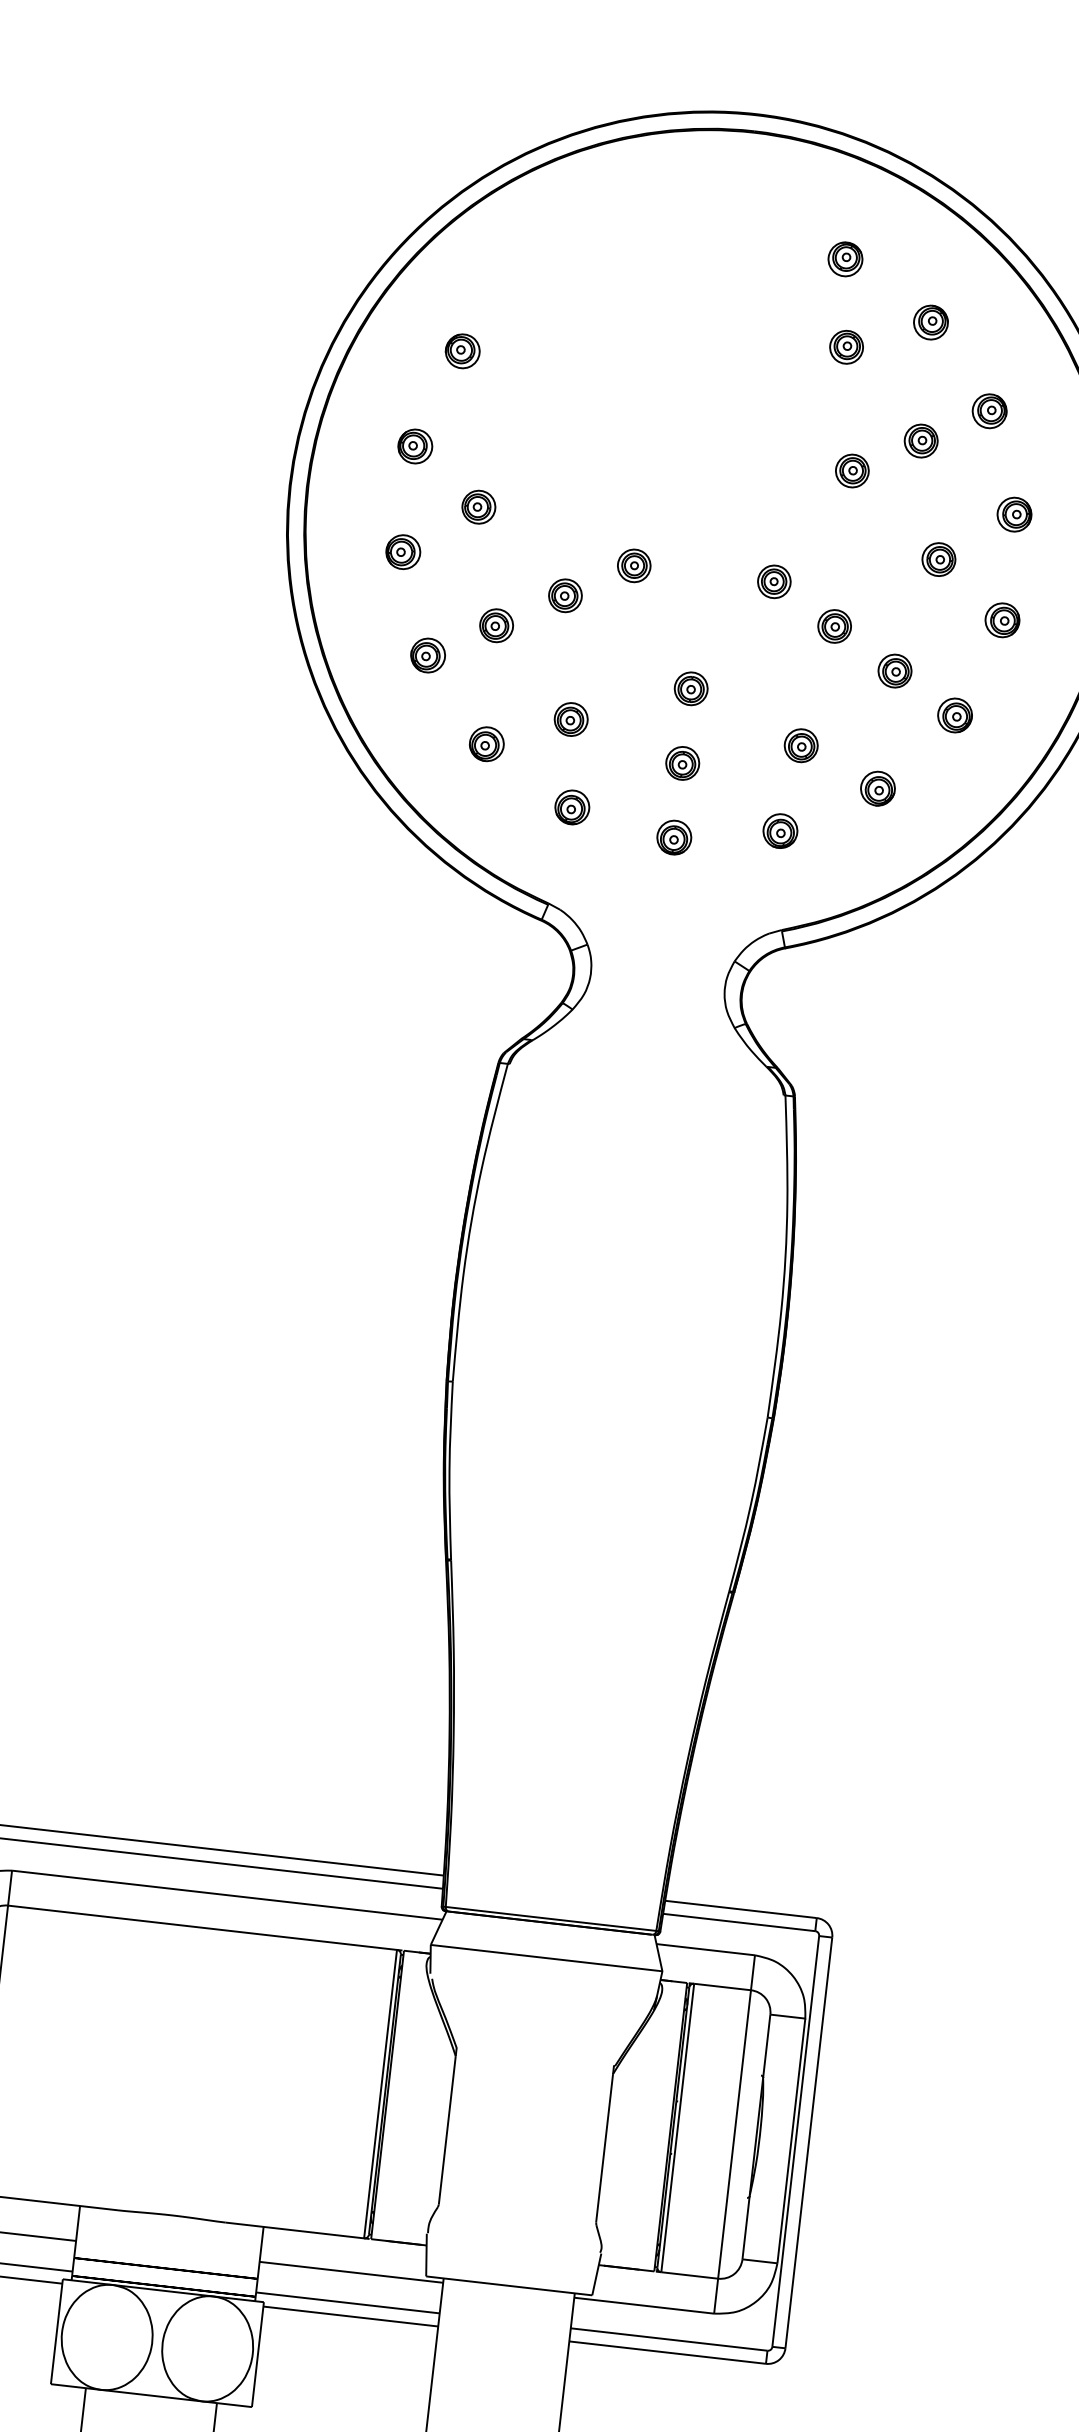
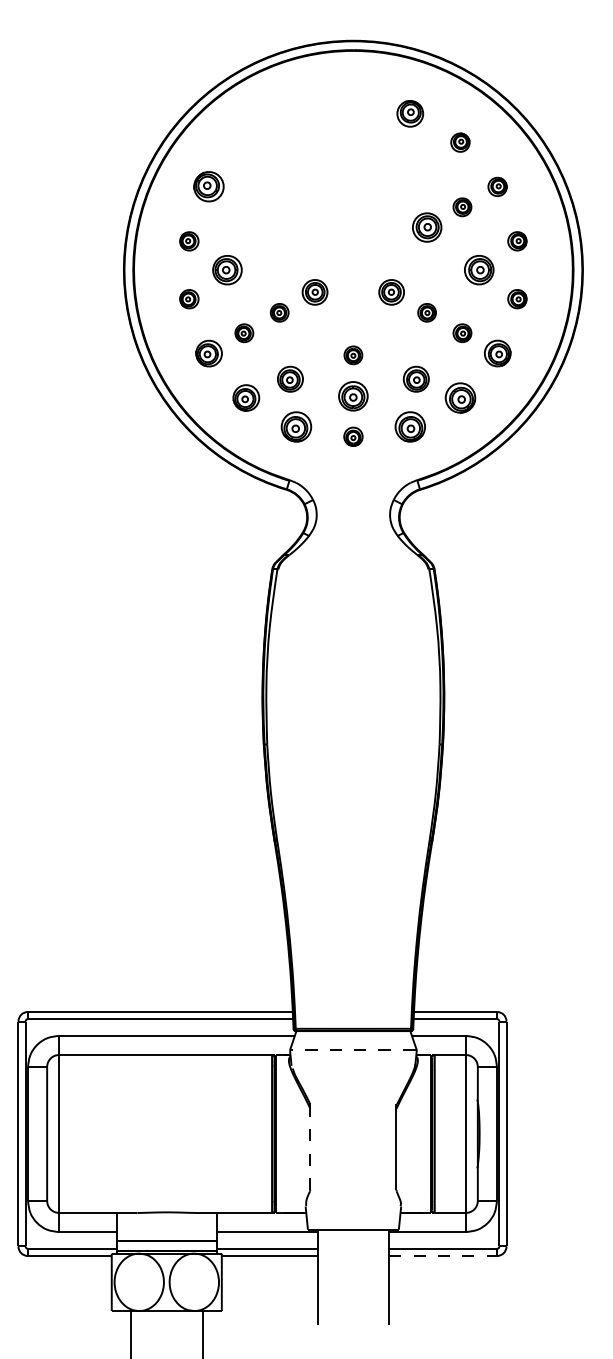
part: (845, 258) -> (410, 113), size x1.4
part: (846, 346) -> (416, 160), removed
part: (463, 352) -> (209, 187), size x1.6
part: (851, 470) -> (426, 227), size x1.6
part: (478, 507) -> (227, 270), size x1.6
part: (939, 560) -> (479, 270), size x1.6
part: (633, 565) -> (314, 292), size x1.4
part: (773, 581) -> (391, 292), size x1.4
part: (428, 655) -> (209, 353), size x1.4
part: (954, 715) -> (497, 353), size x1.4
part: (571, 719) -> (290, 379), size x1.4
part: (487, 743) -> (246, 397), size x1.4
part: (801, 746) -> (416, 379), size x1.4
part: (683, 762) -> (353, 395), size x1.6
part: (878, 788) -> (460, 397), size x1.6
part: (572, 806) -> (296, 426), size x1.6
part: (780, 830) -> (410, 426), size x1.6
line: (543, 1958) -> (351, 1050), solid -> dashed
line: (447, 2130) -> (310, 1149), solid -> dashed
line: (668, 2353) -> (443, 1256), solid -> dashed

